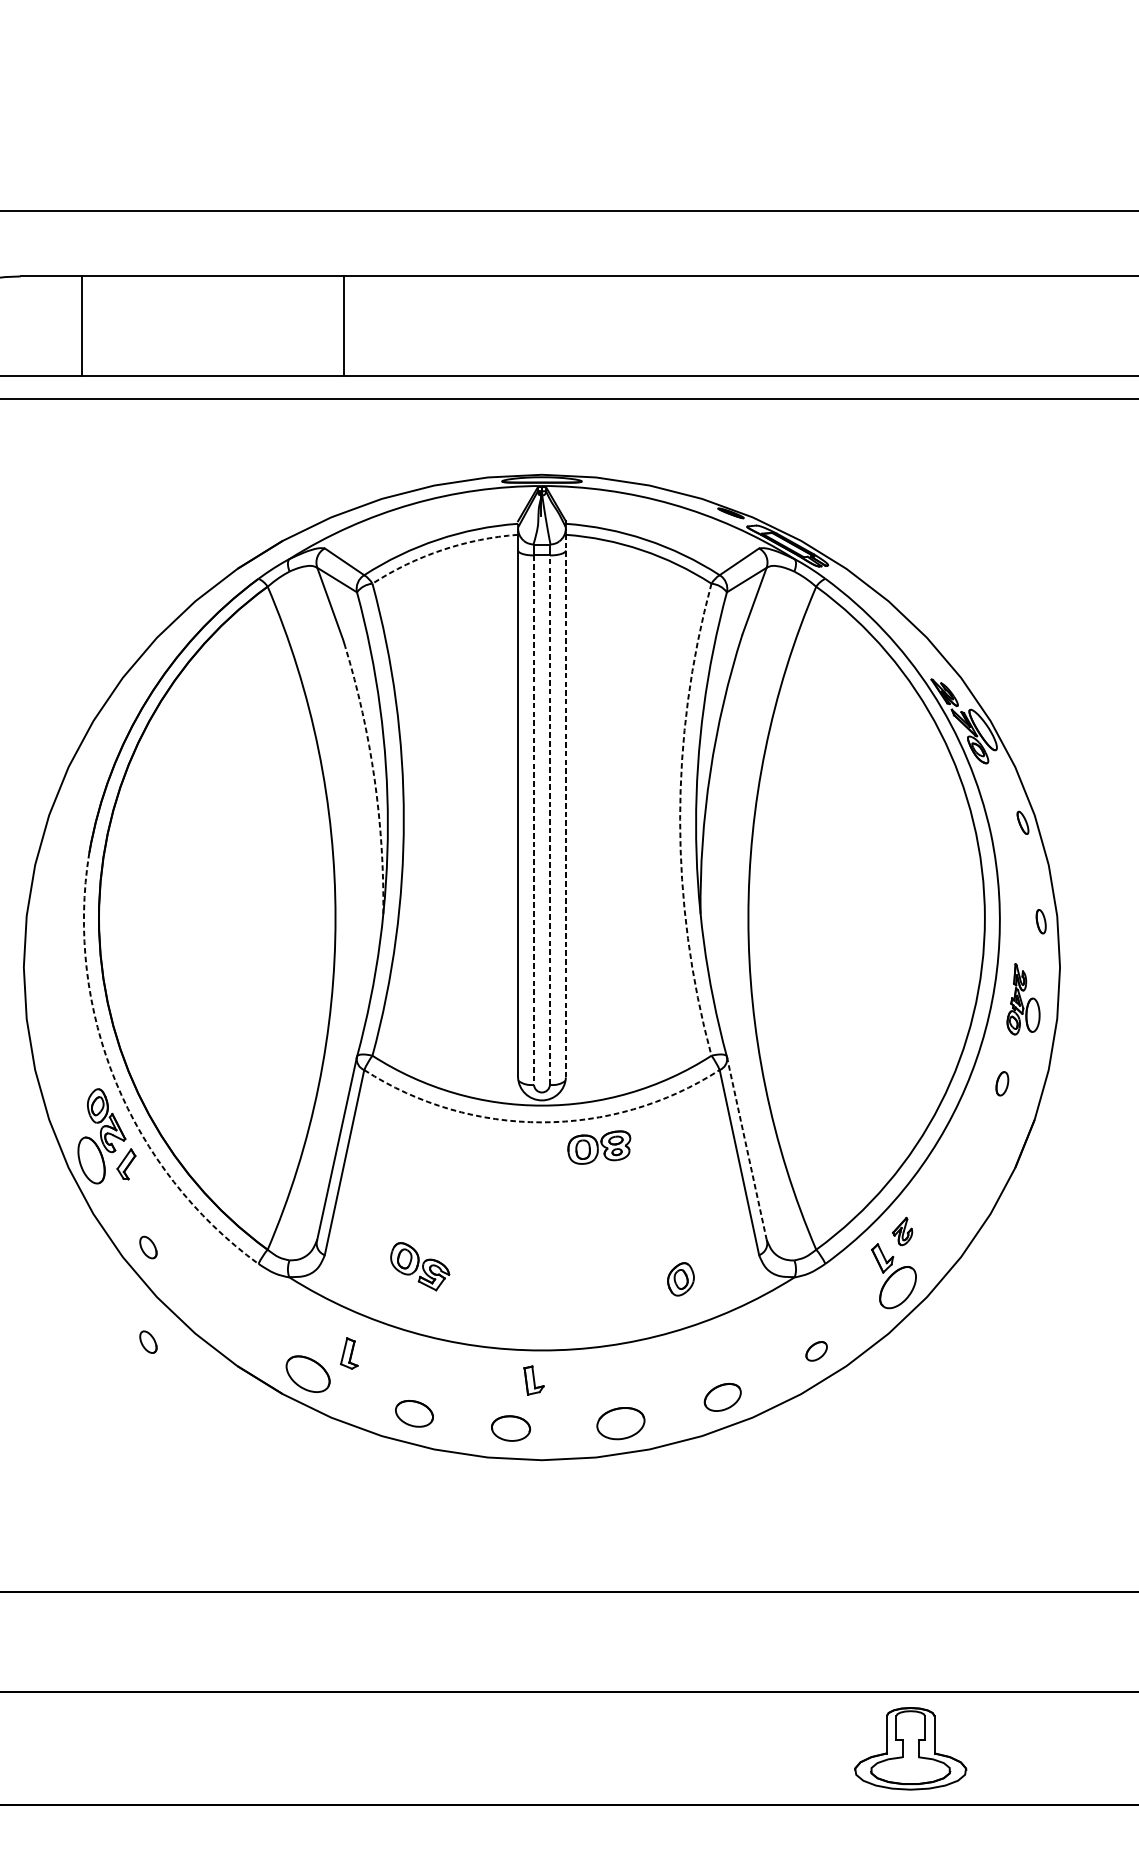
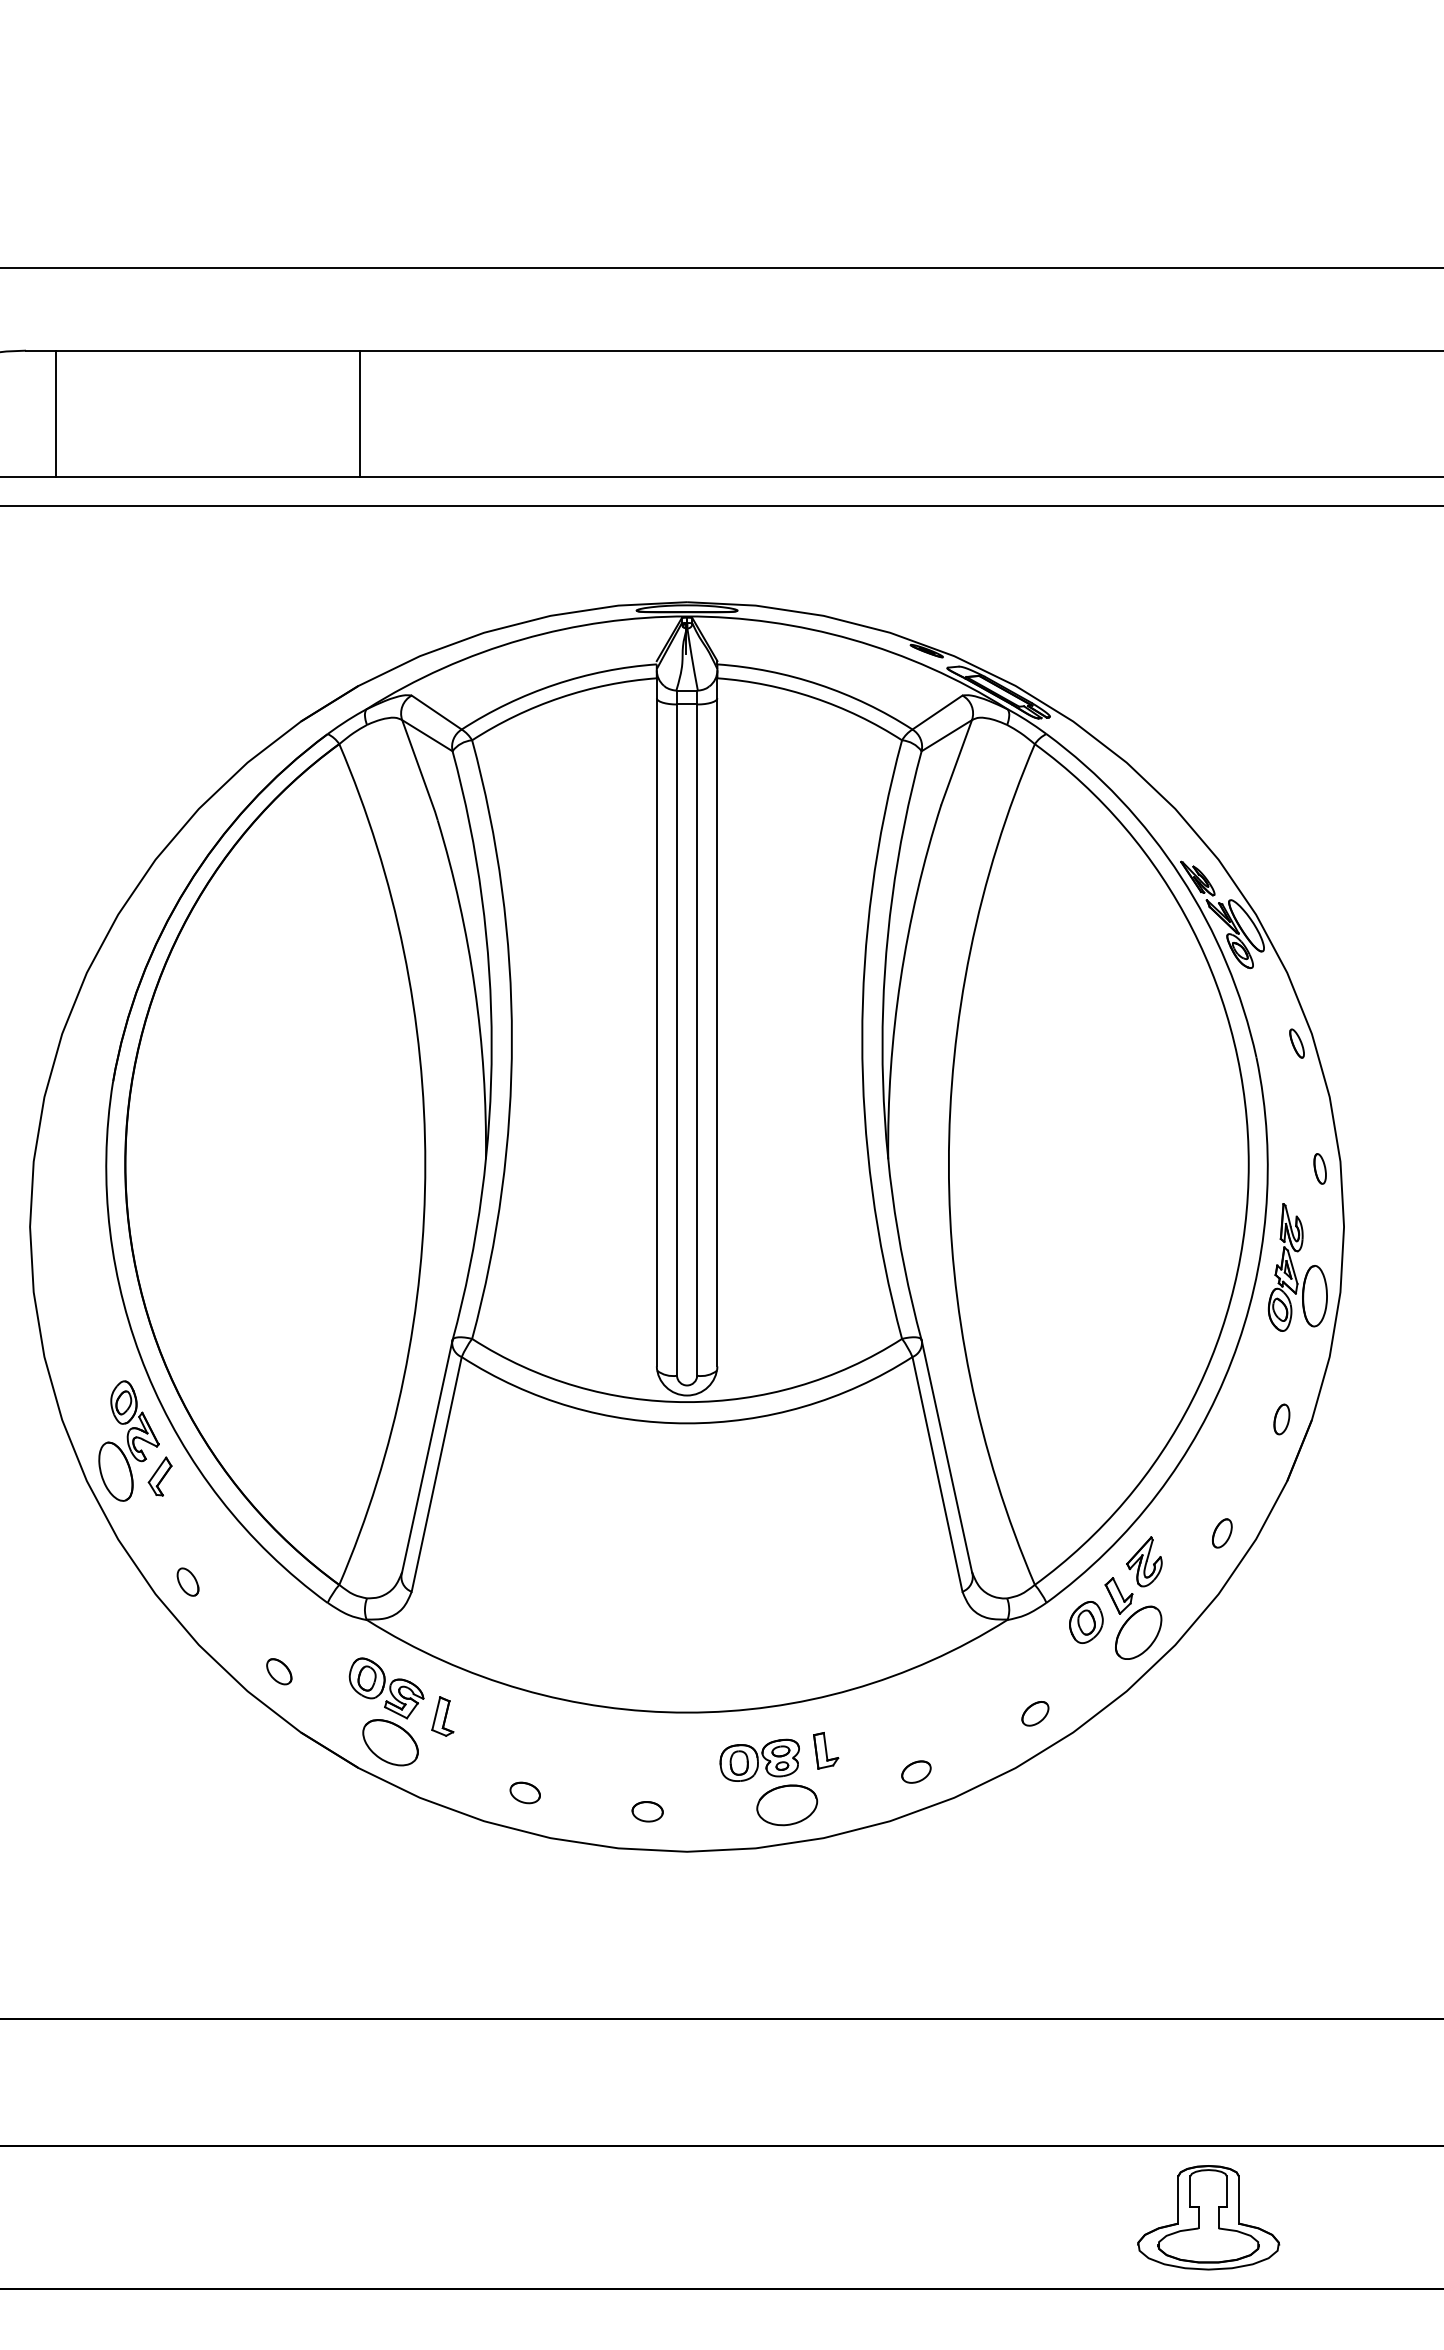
line: (82, 325) -> (56, 413), moved
line: (343, 325) -> (359, 413), moved
arc: (442, 549) -> (560, 697), dashed -> solid
arc: (374, 778) -> (474, 987), dashed -> solid
line: (565, 805) -> (717, 1021), dashed -> solid
arc: (680, 819) -> (862, 1039), dashed -> solid
line: (534, 820) -> (677, 1040), dashed -> solid
line: (550, 820) -> (697, 1040), dashed -> solid
part: (1023, 999) -> (1297, 1267), size x1.43
arc: (115, 1082) -> (146, 1372), dashed -> solid
part: (1002, 1083) -> (1281, 1419), moved
arc: (542, 1122) -> (687, 1423), dashed -> solid
part: (599, 1146) -> (759, 1759), moved
line: (746, 1148) -> (946, 1456), dashed -> solid
part: (964, 1209) -> (1222, 1533), added
part: (902, 1231) -> (1144, 1561), size x1.43
part: (420, 1266) -> (386, 1688), moved
part: (681, 1279) -> (1086, 1622), moved
part: (220, 1318) -> (279, 1671), added
part: (147, 1341) -> (187, 1701), removed
part: (534, 1380) -> (826, 1750), moved
part: (722, 1396) -> (916, 1771), size x0.62
part: (413, 1413) -> (524, 1792), size x0.62
part: (510, 1428) -> (647, 1811), size x0.62
part: (910, 1748) -> (1208, 2217), moved

